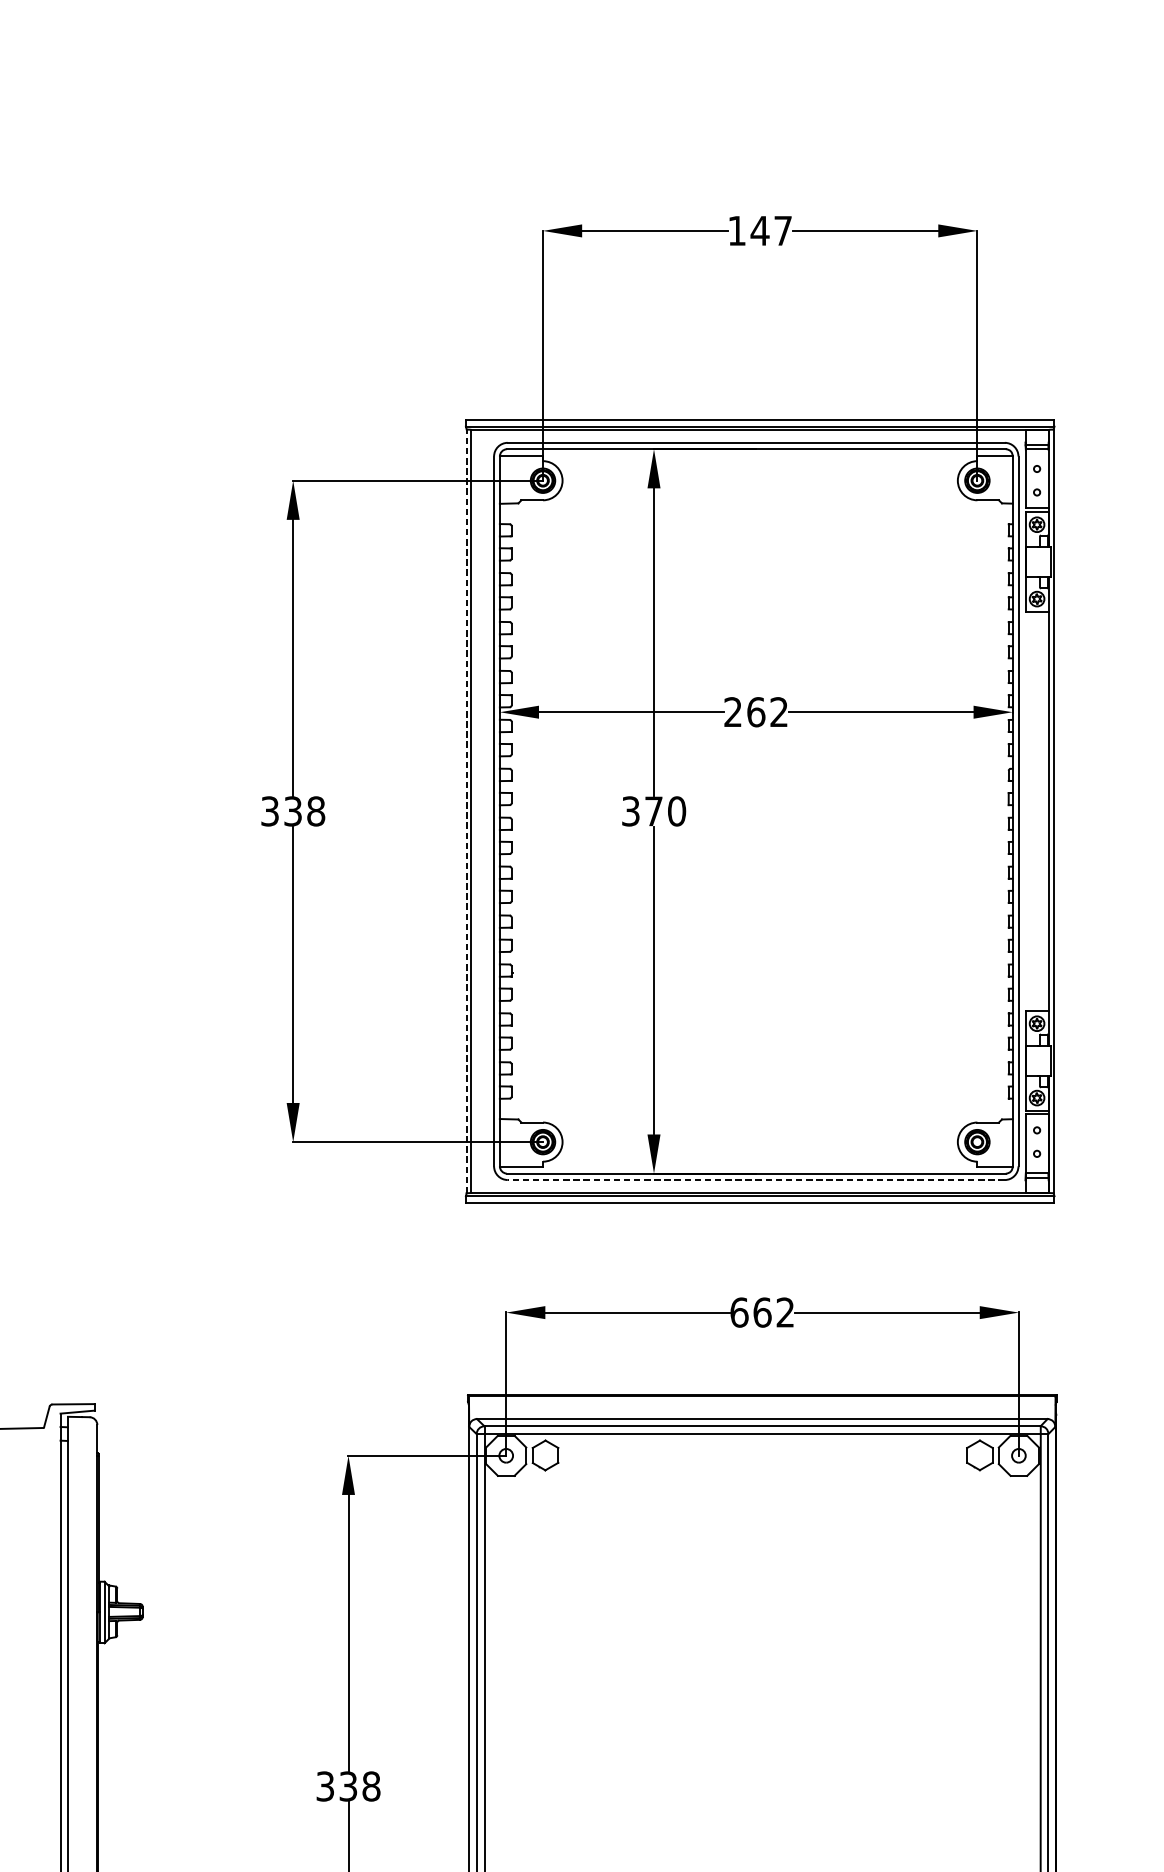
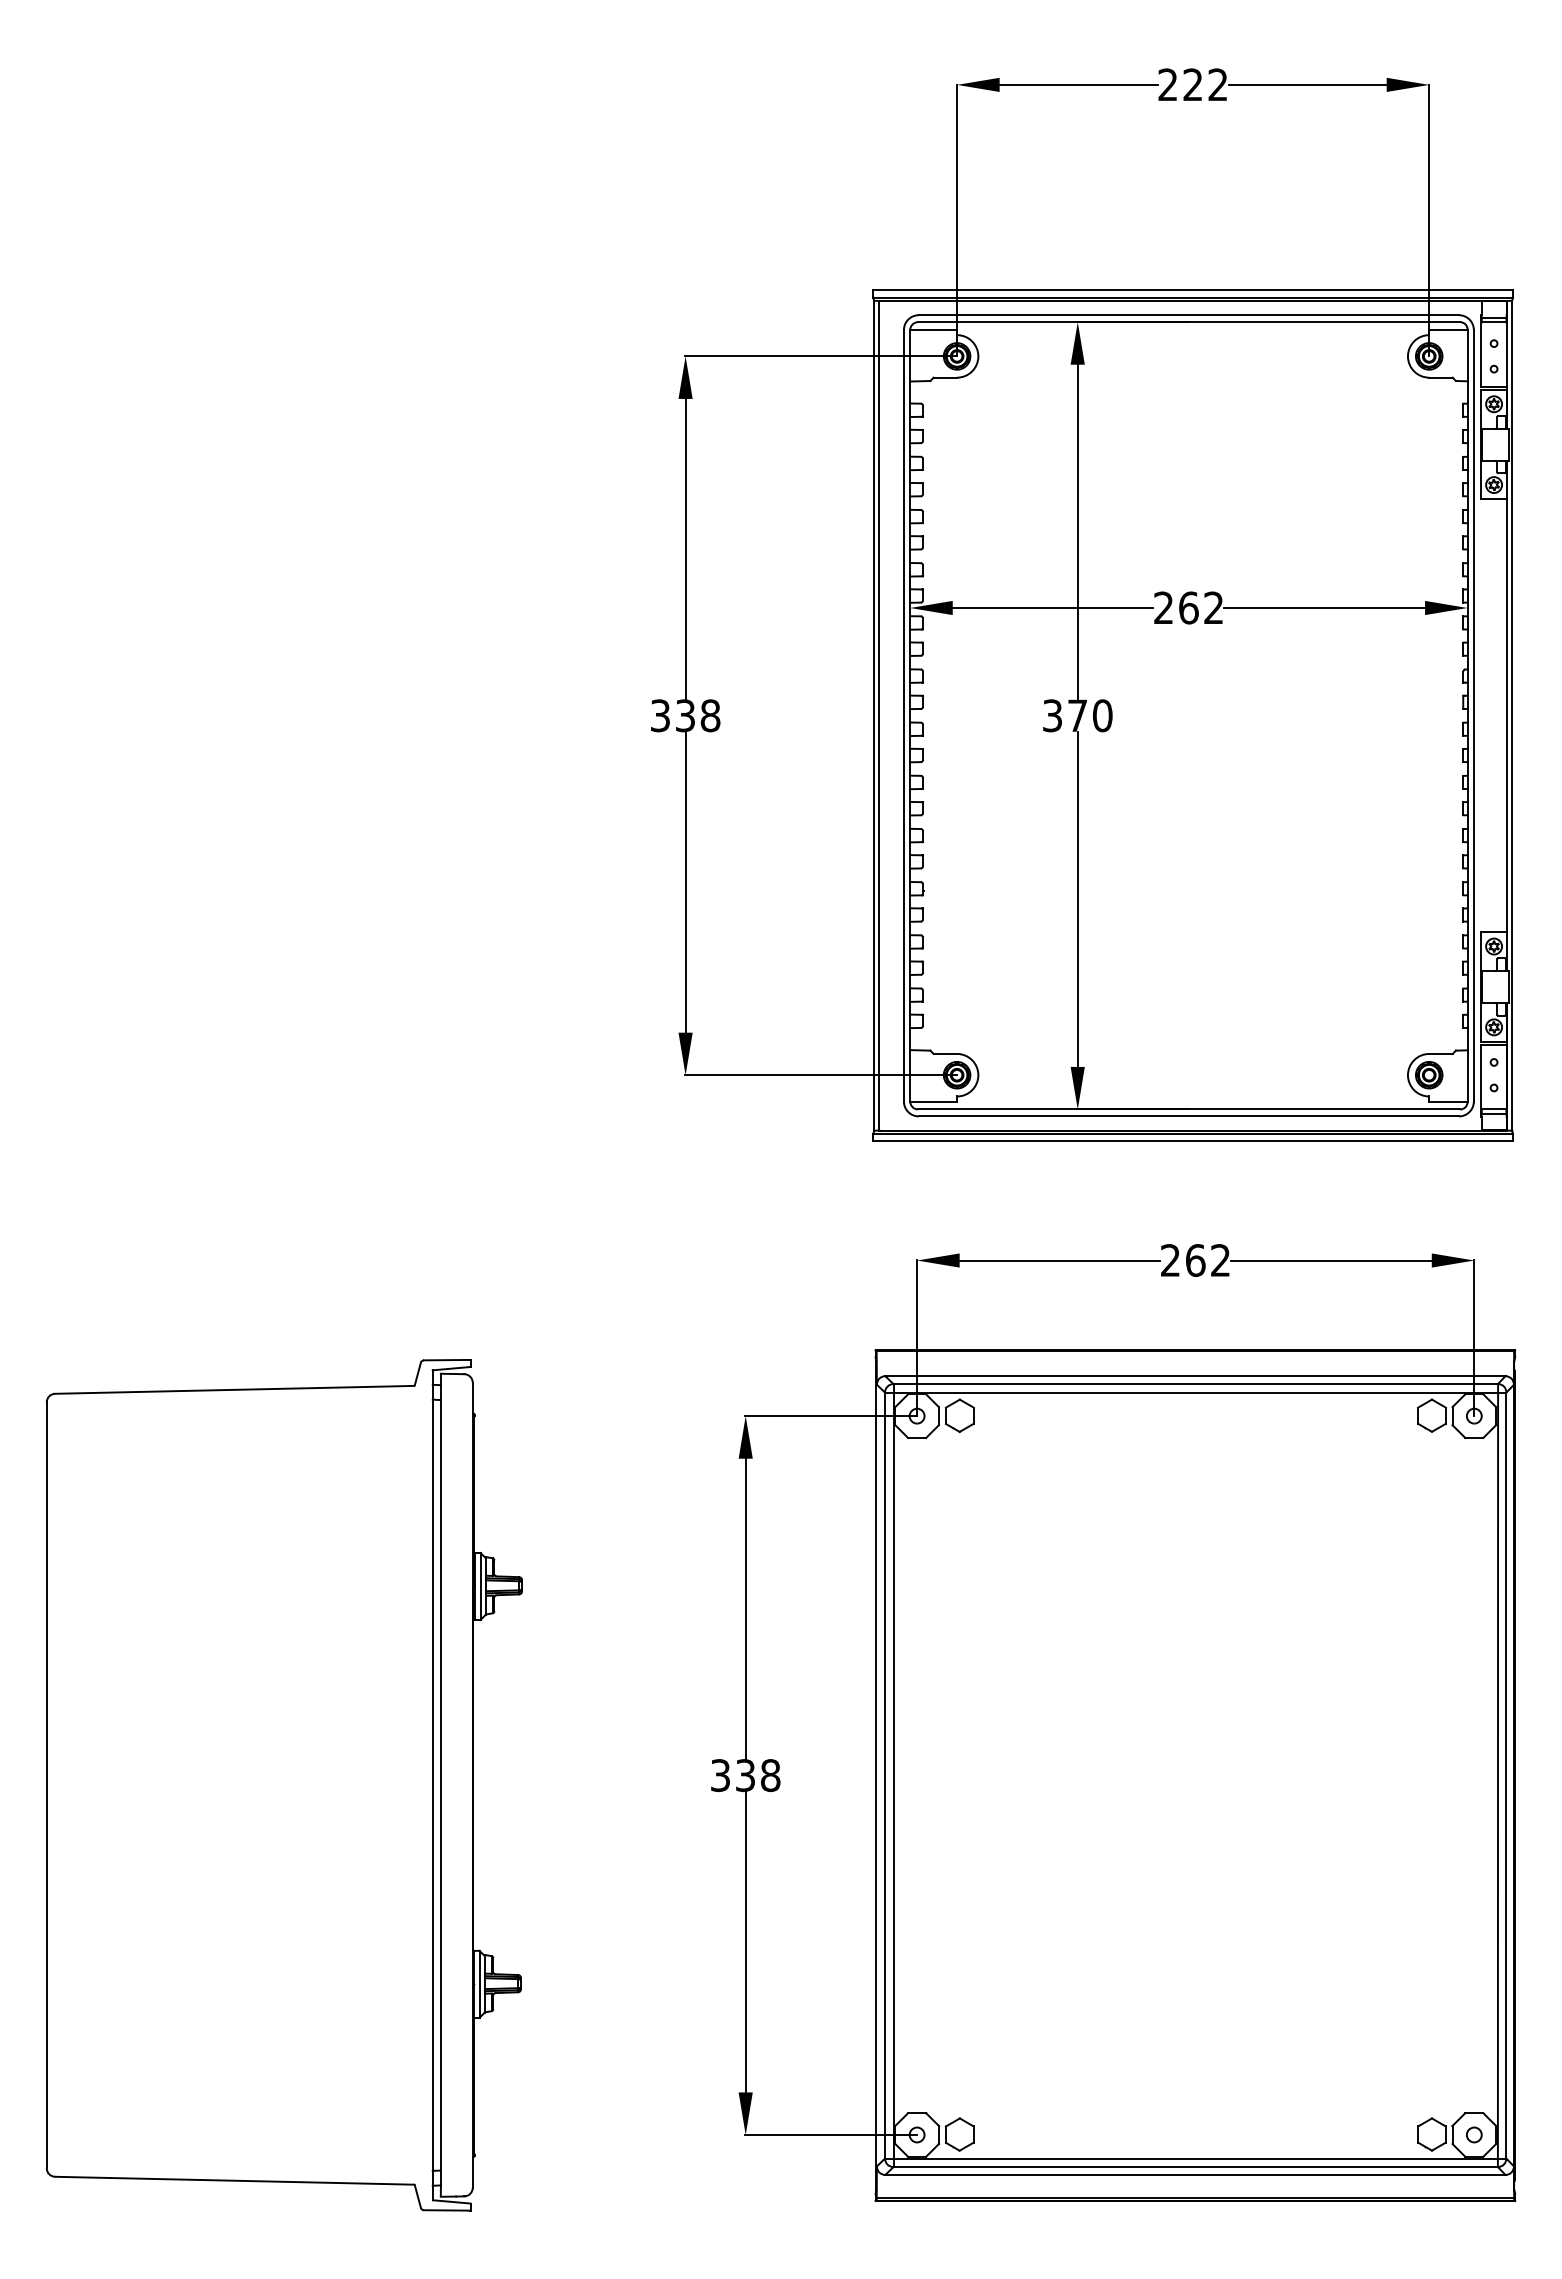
text: (759, 230) -> (1192, 84), 147 -> 222
line: (467, 811) -> (874, 715), dashed -> solid
line: (755, 1180) -> (1188, 1116), dashed -> solid
text: (739, 1312) -> (1170, 1260), 662 -> 262

